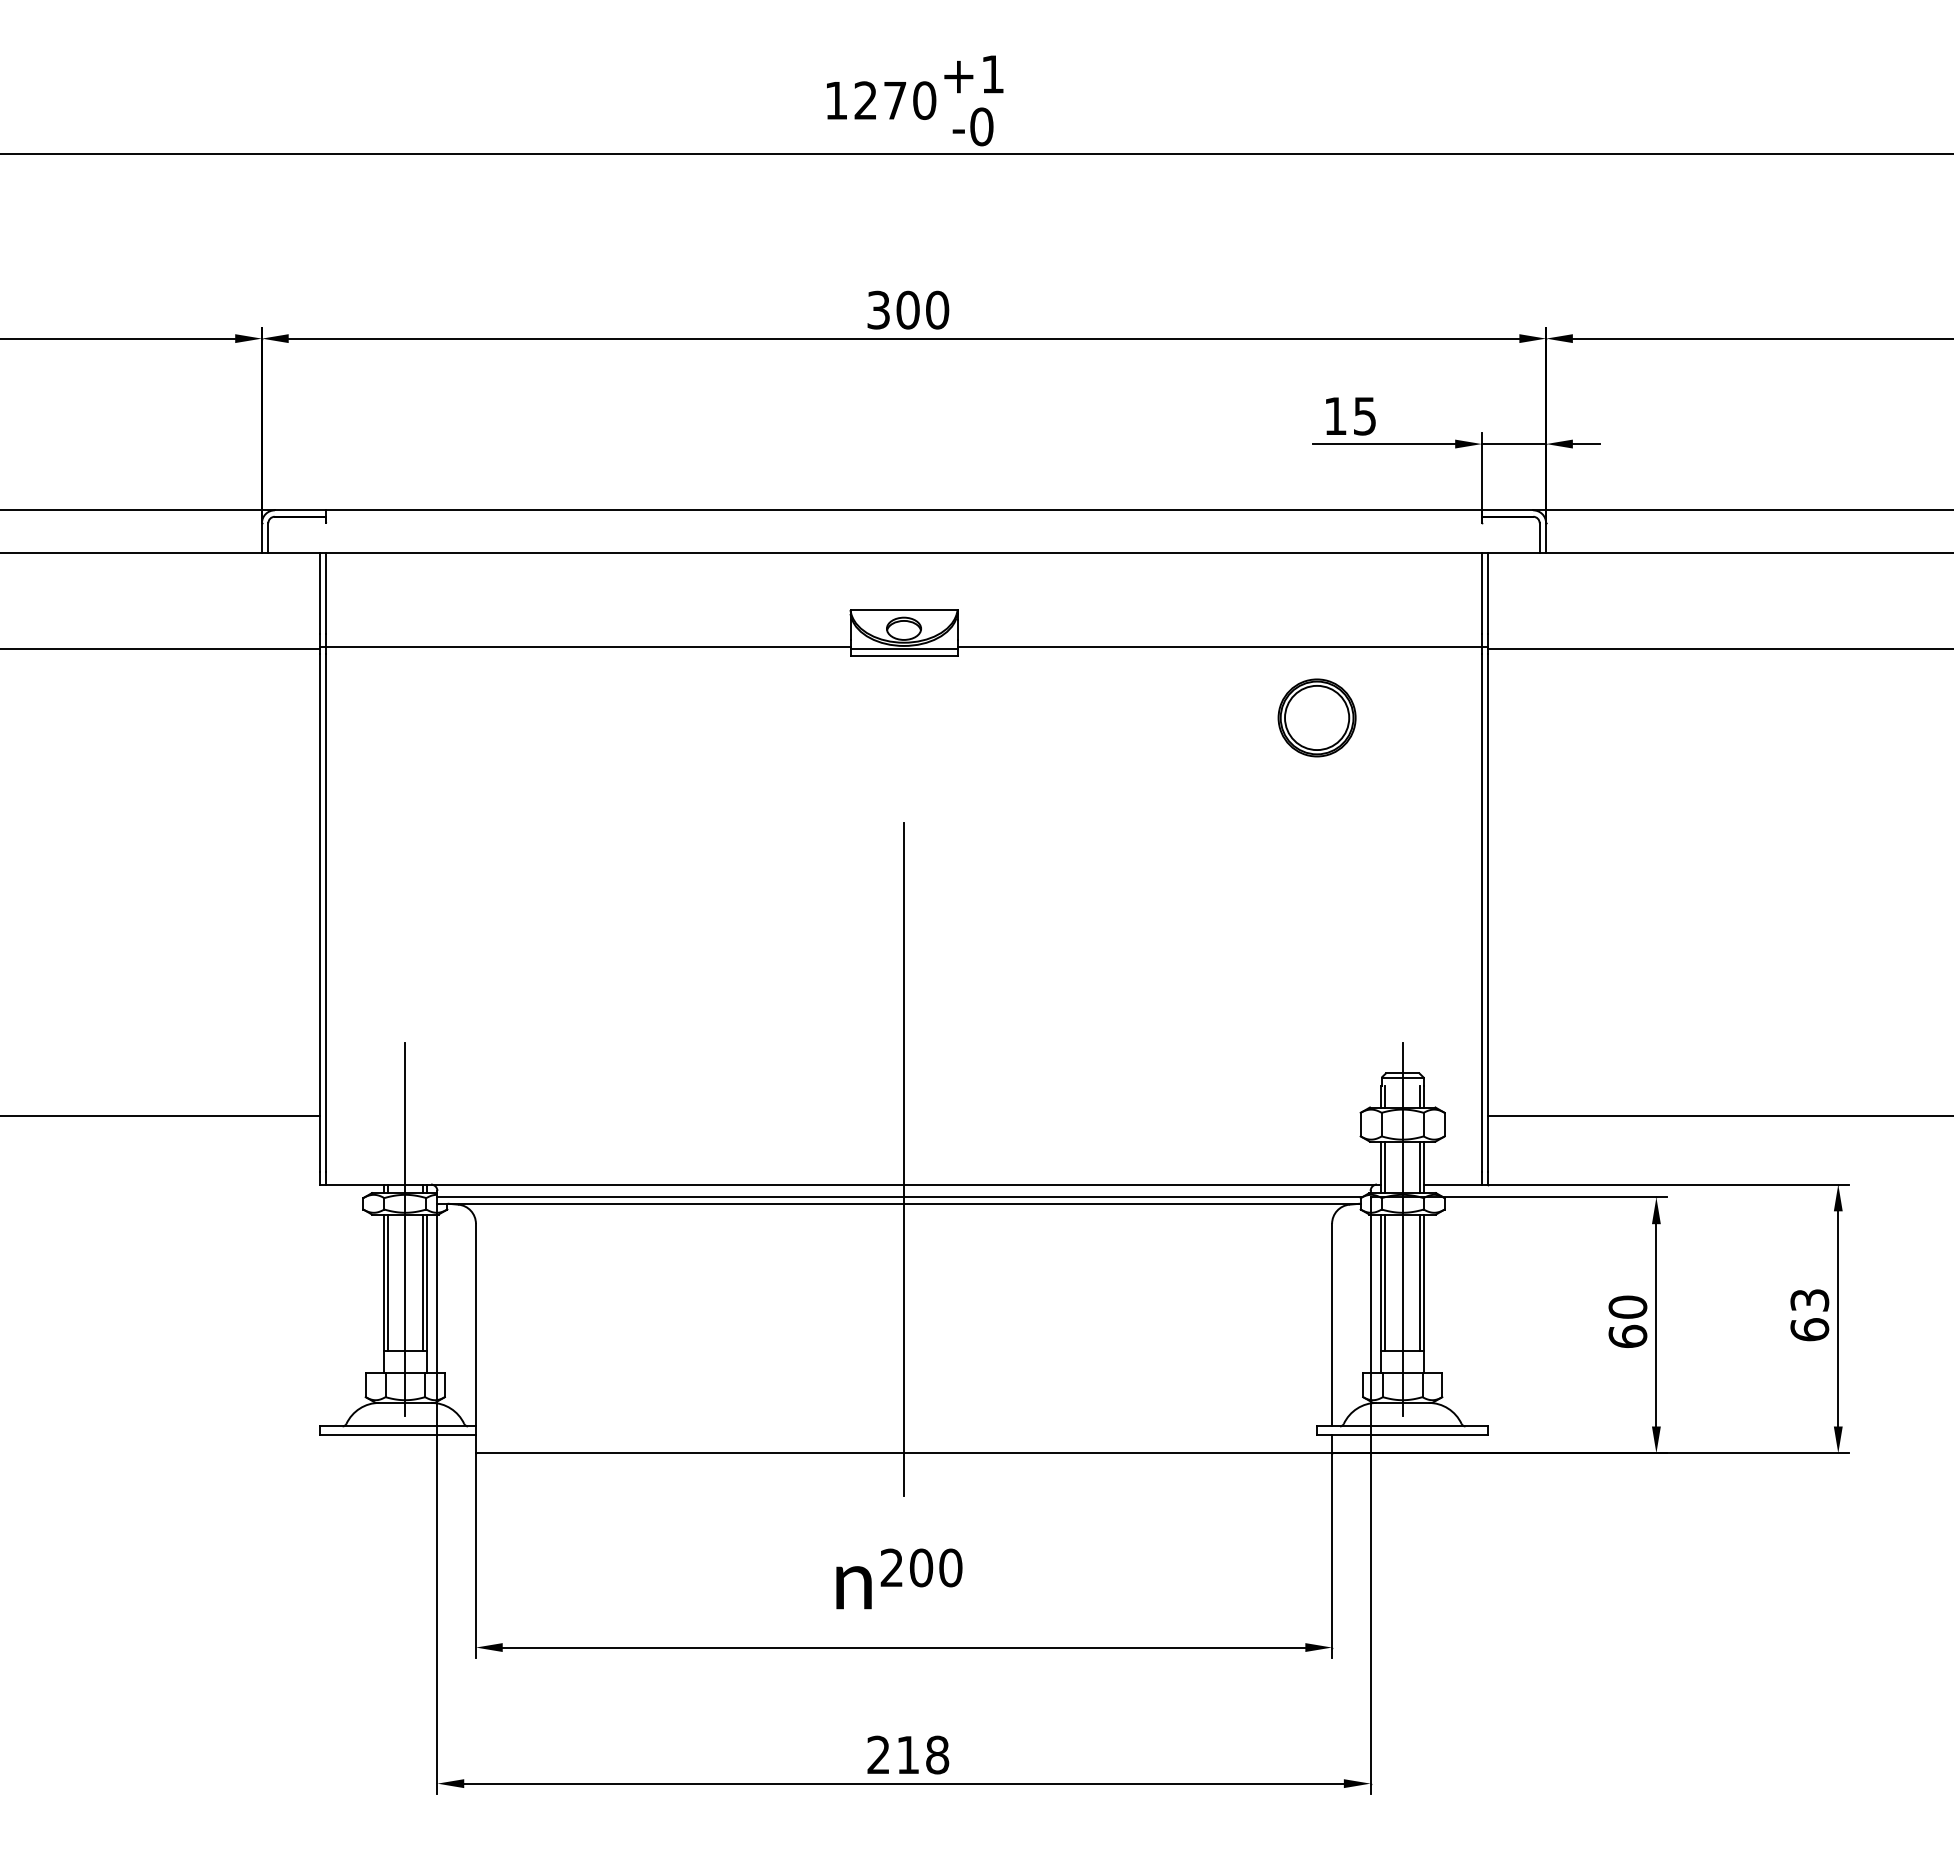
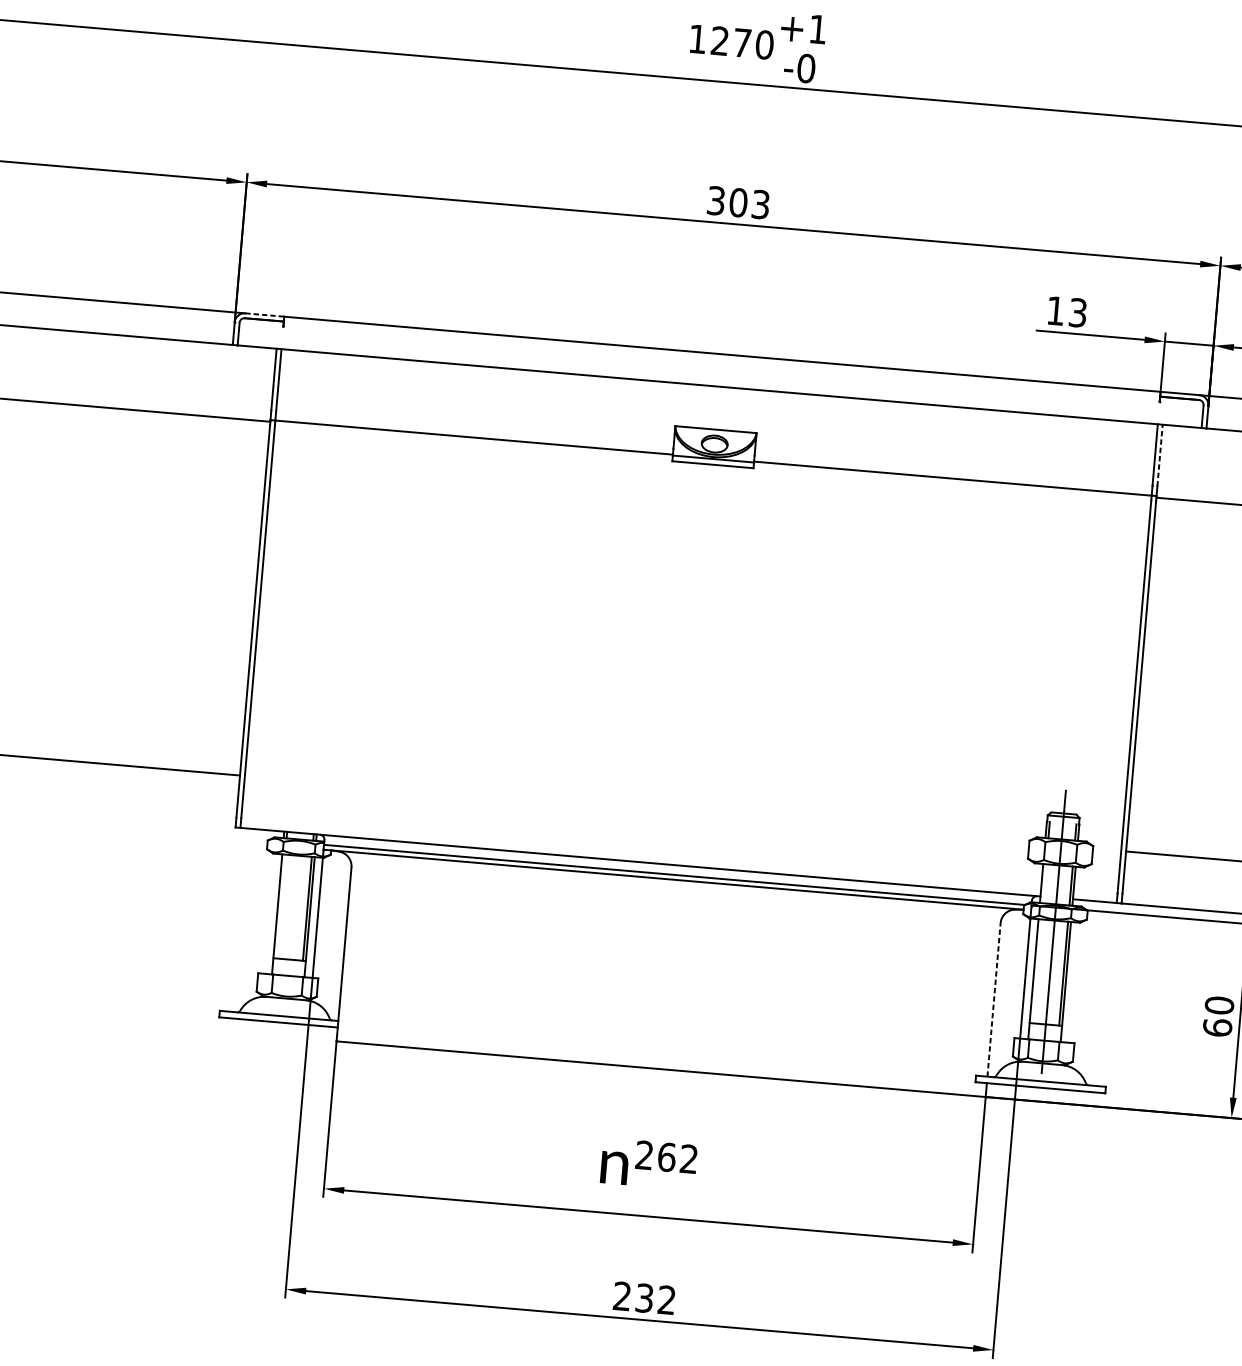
text: (937, 309) -> (760, 204), 300 -> 303
text: (1365, 415) -> (1078, 312), 15 -> 13
line: (300, 510) -> (264, 315), solid -> dashed
line: (1488, 593) -> (1160, 455), solid -> dashed
part: (1316, 717) -> (1021, 538), removed
line: (904, 1159) -> (680, 846), removed
line: (1385, 1167) -> (1044, 883), removed
line: (405, 1229) -> (297, 867), removed
line: (387, 1282) -> (280, 906), removed
line: (1385, 1282) -> (1037, 971), removed
line: (1332, 1324) -> (994, 999), solid -> dashed
text: (936, 1567) -> (678, 1157), 200 -> 262
text: (923, 1754) -> (656, 1298), 218 -> 232

